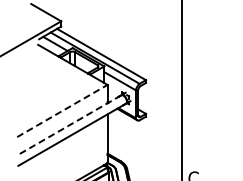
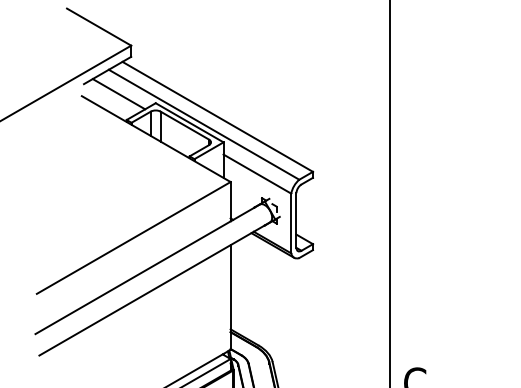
line: (62, 110) -> (134, 236), dashed -> solid
line: (68, 125) -> (146, 269), dashed -> solid

